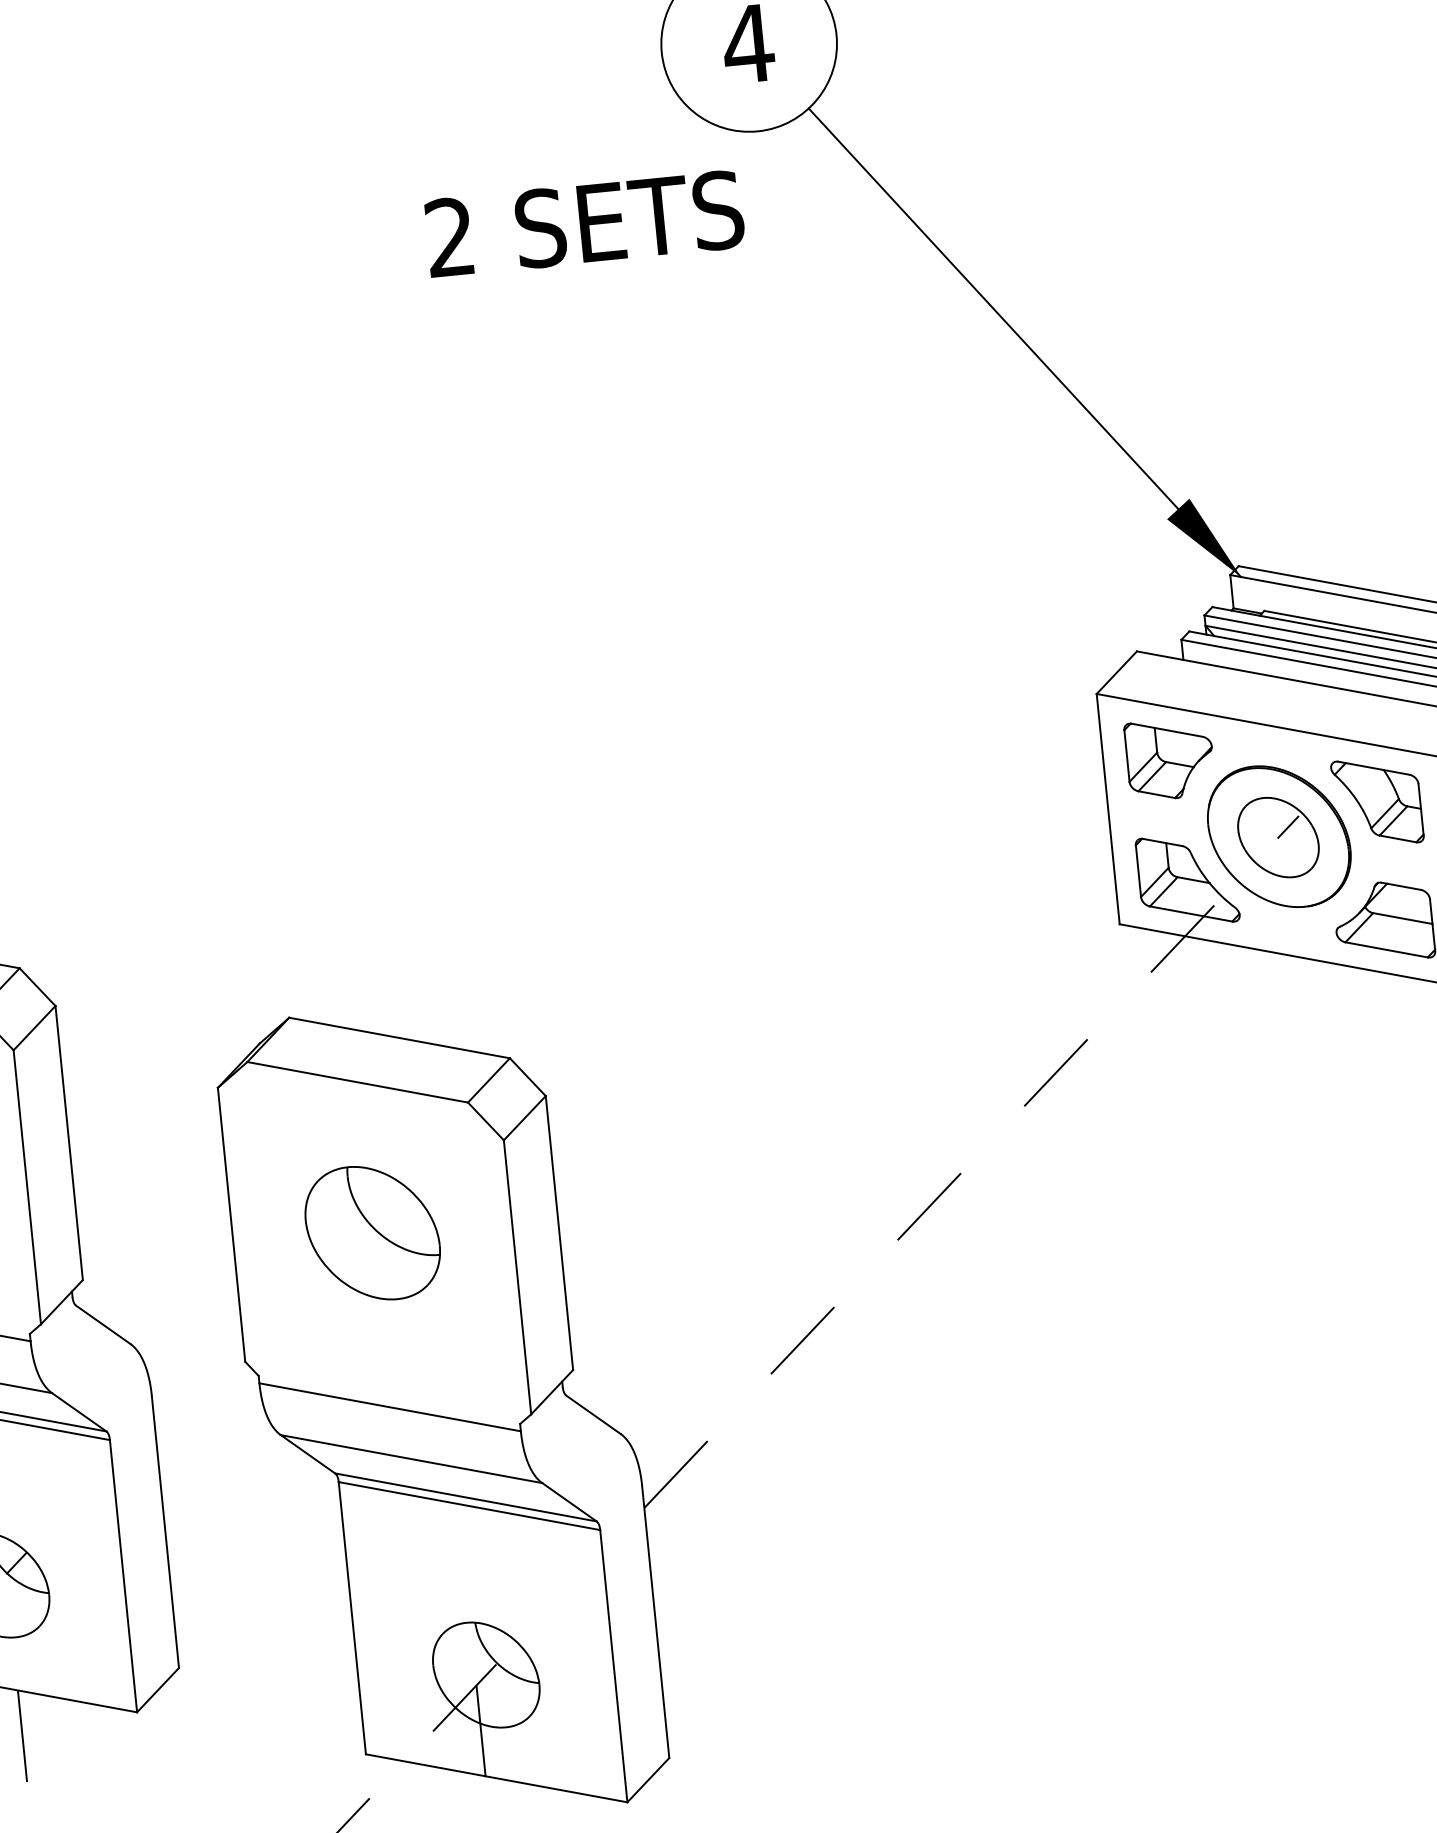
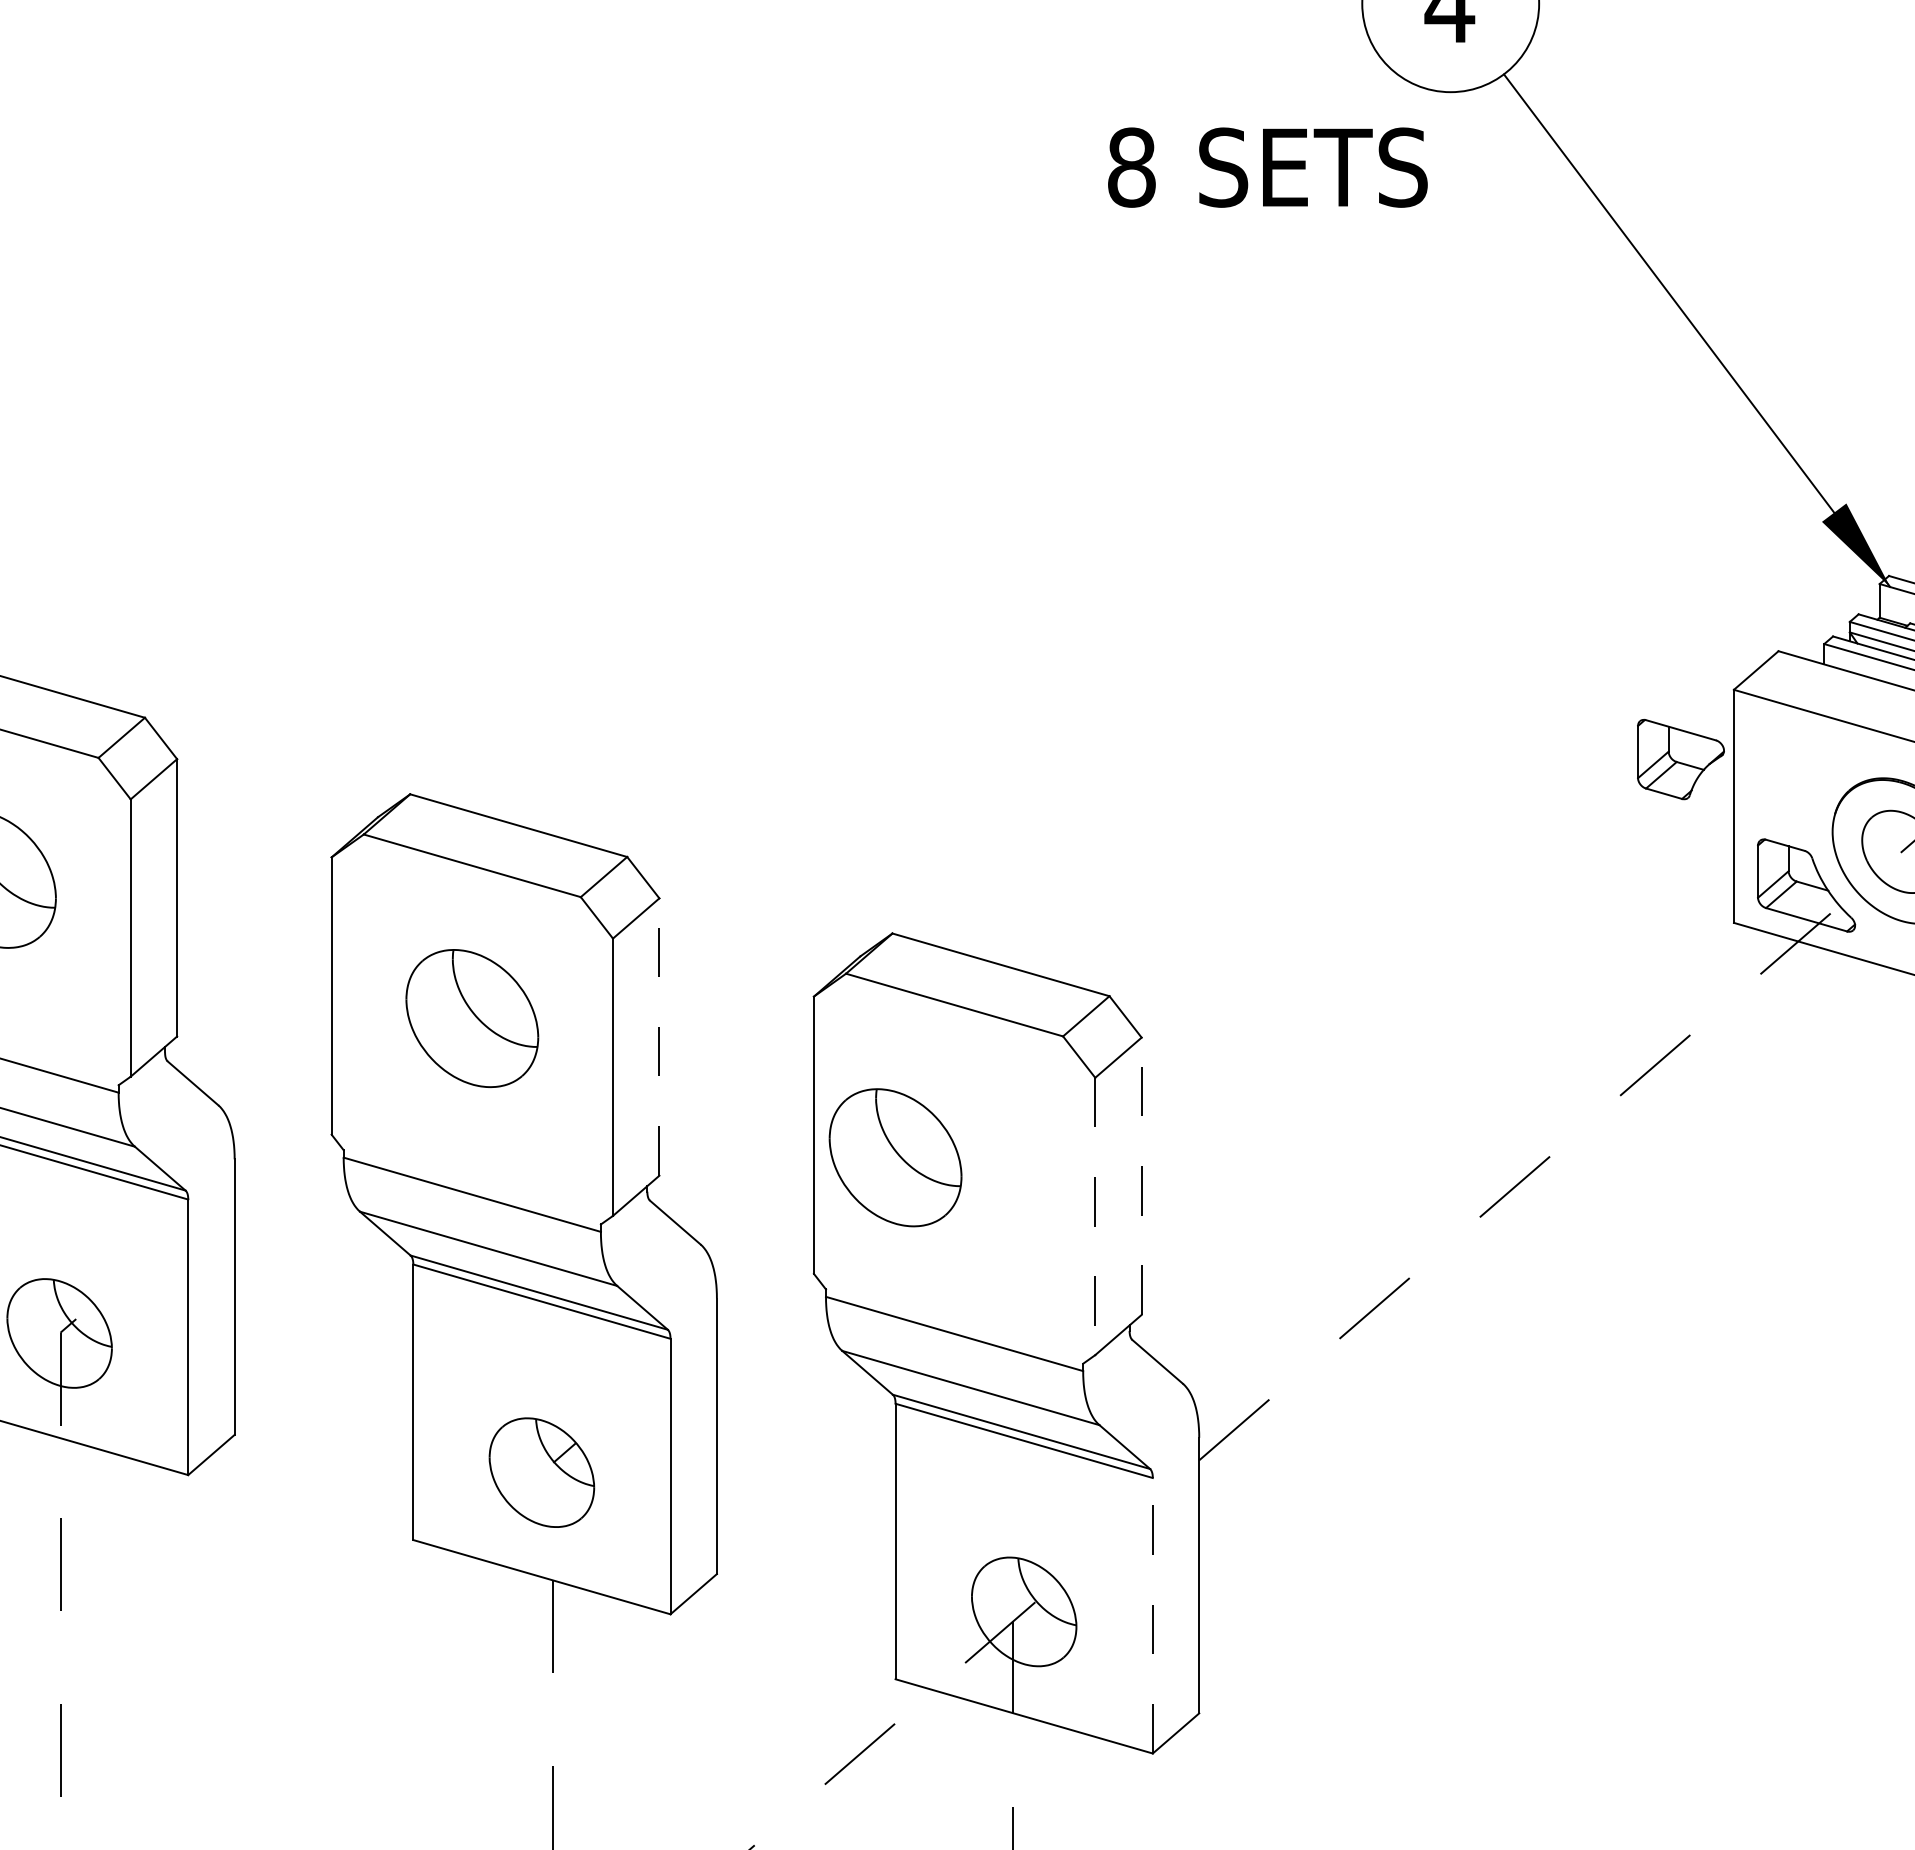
text: (449, 237) -> (1131, 167), 2 -> 8
part: (1169, 759) -> (1680, 759), moved
line: (69, 1143) -> (659, 1037), solid -> dashed
part: (372, 1232) -> (895, 1157), moved
line: (559, 1233) -> (1141, 1176), solid -> dashed
line: (517, 1277) -> (1095, 1216), solid -> dashed
line: (613, 1665) -> (1152, 1615), solid -> dashed

